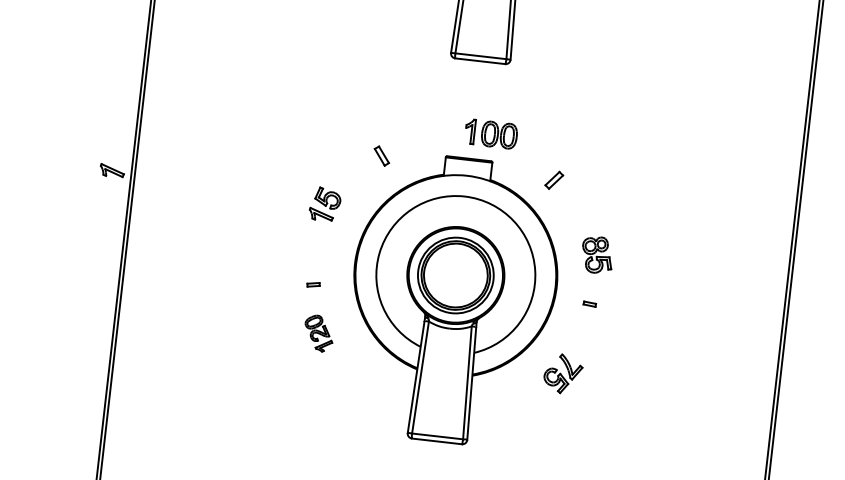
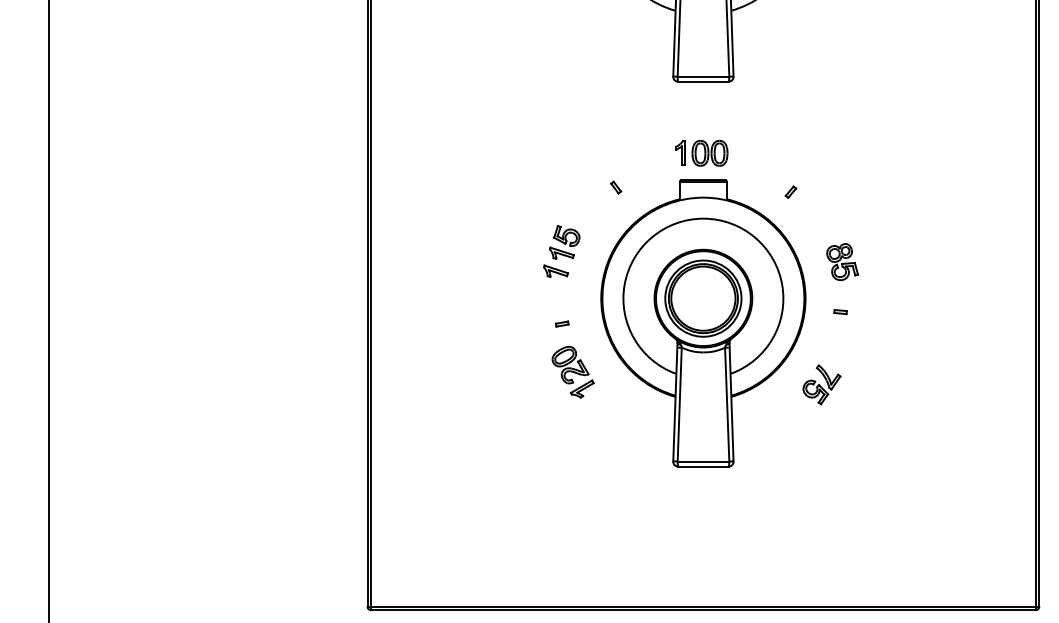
part: (491, 133) -> (701, 152), moved
part: (382, 155) -> (616, 187), size x0.62
part: (112, 170) -> (556, 270), moved
part: (553, 179) -> (790, 191), size x0.62
part: (318, 333) -> (572, 372), size x1.43

